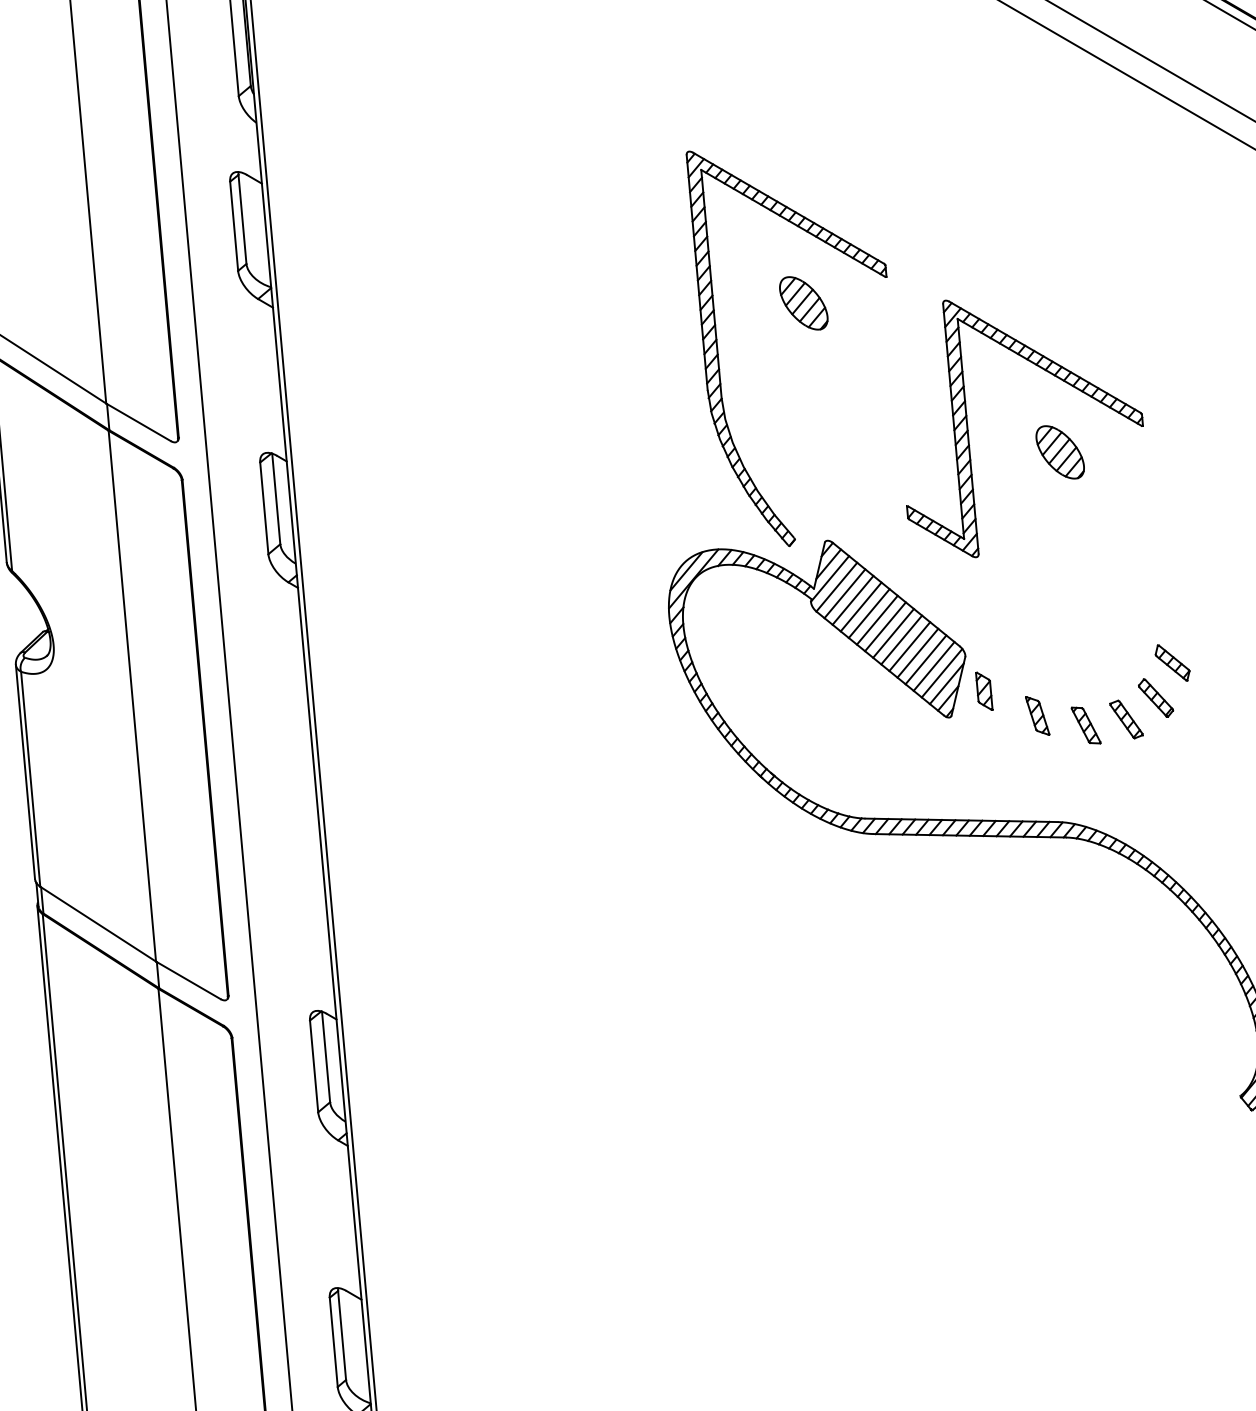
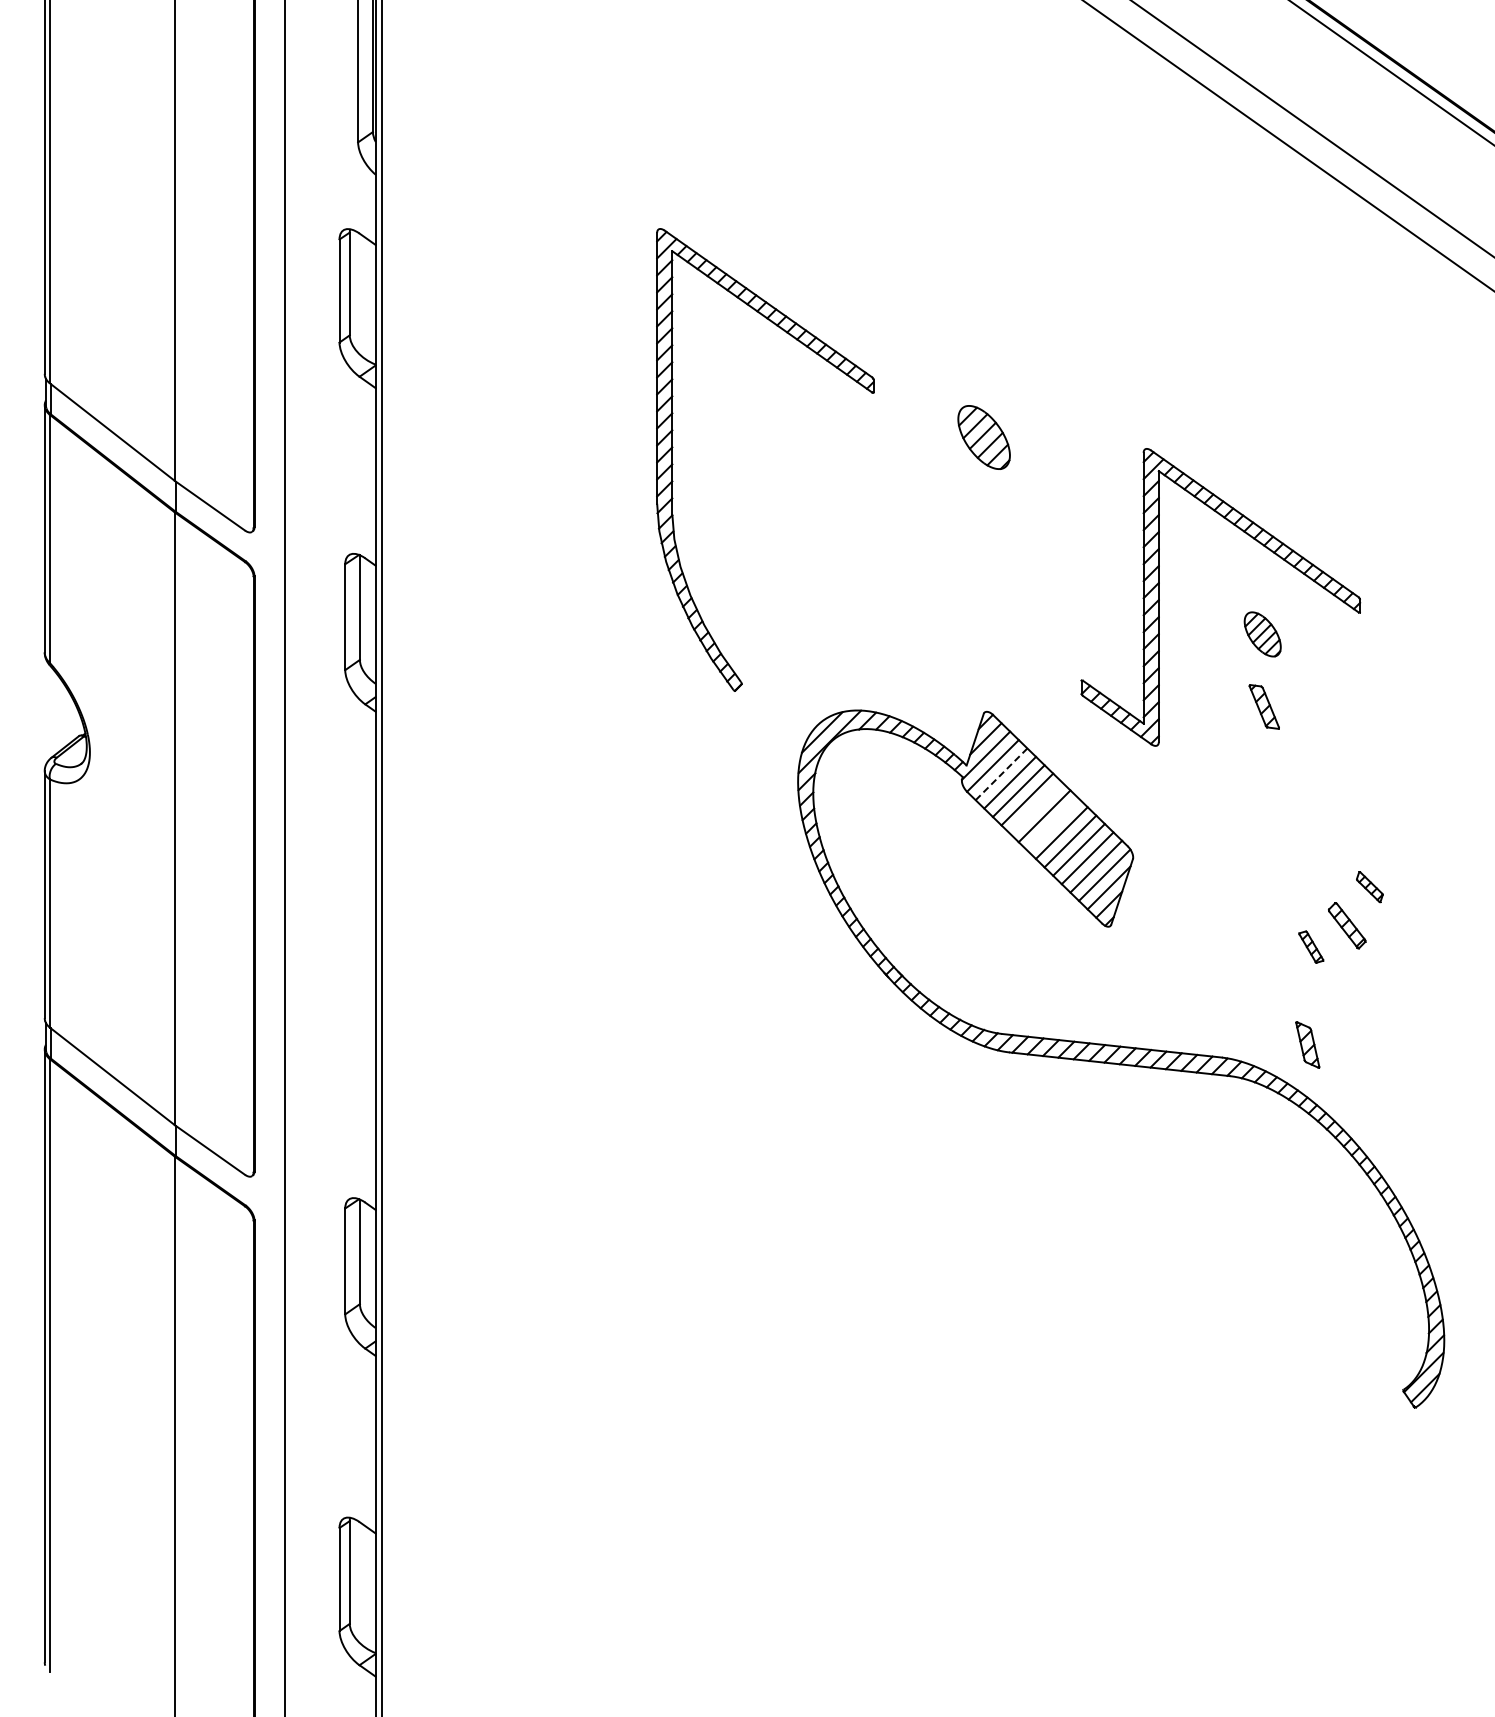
part: (718, 354) -> (673, 464), moved
part: (1060, 452) -> (1262, 634), size x0.7
line: (844, 593) -> (1001, 774), solid -> dashed
line: (876, 619) -> (1035, 807), removed
line: (893, 633) -> (1053, 824), removed
part: (1172, 662) -> (1369, 886), size x0.7
part: (983, 691) -> (1150, 900), removed
part: (1037, 715) -> (1307, 1044), moved
part: (1126, 718) -> (1311, 946), size x0.7
part: (1085, 725) -> (1263, 706), moved

